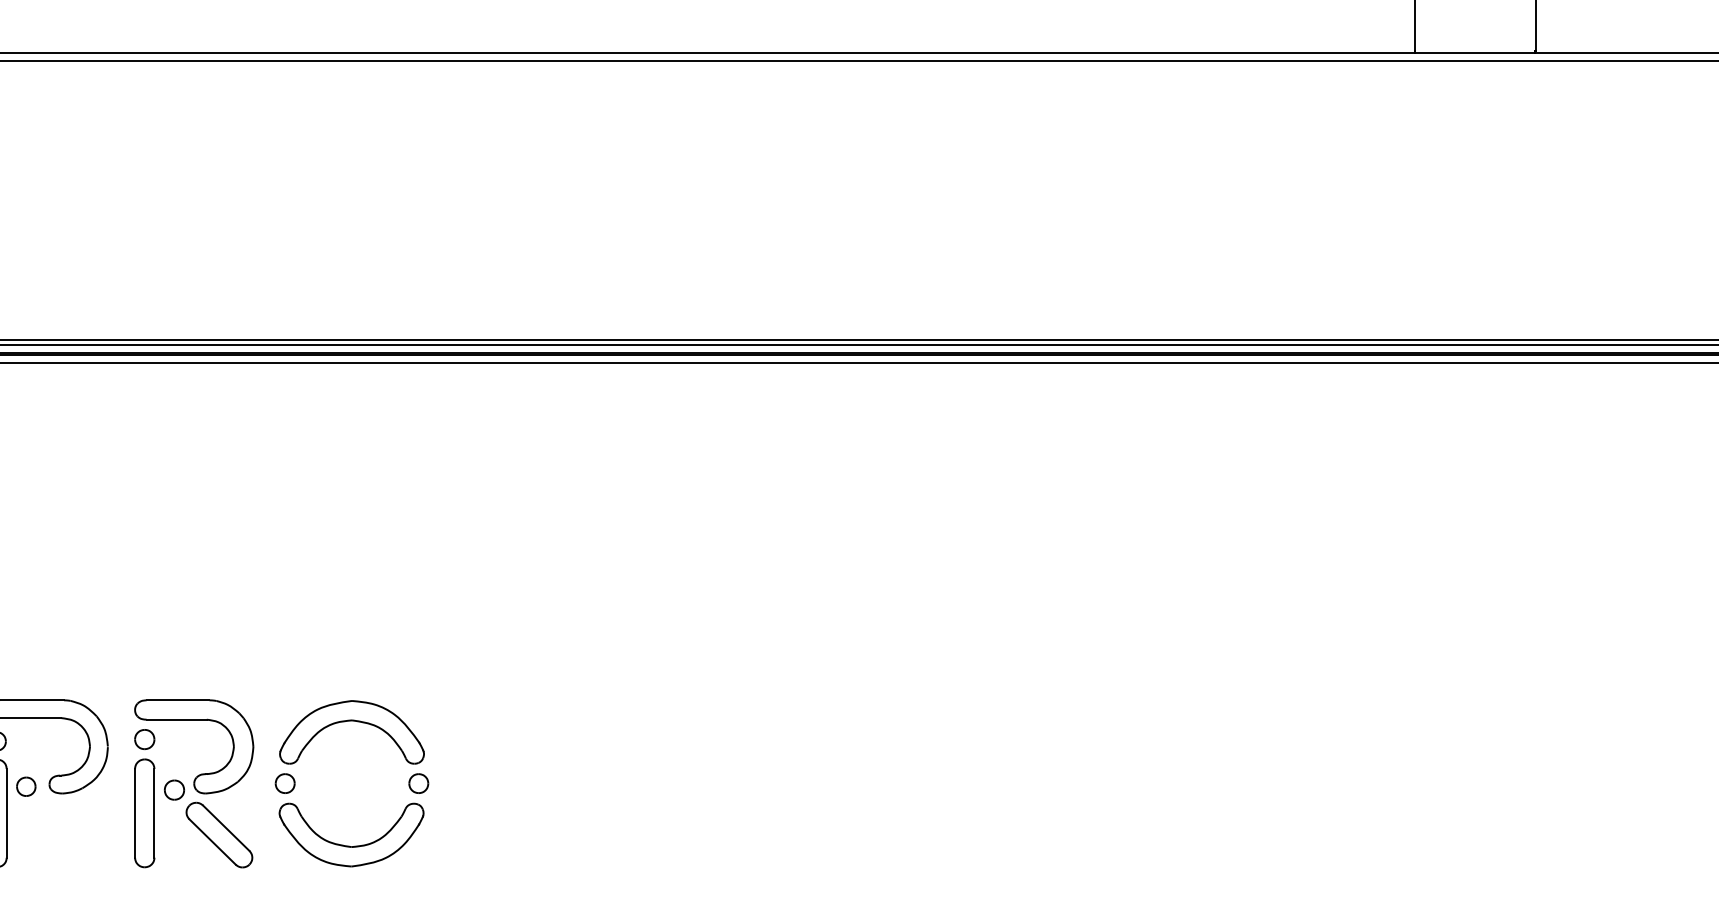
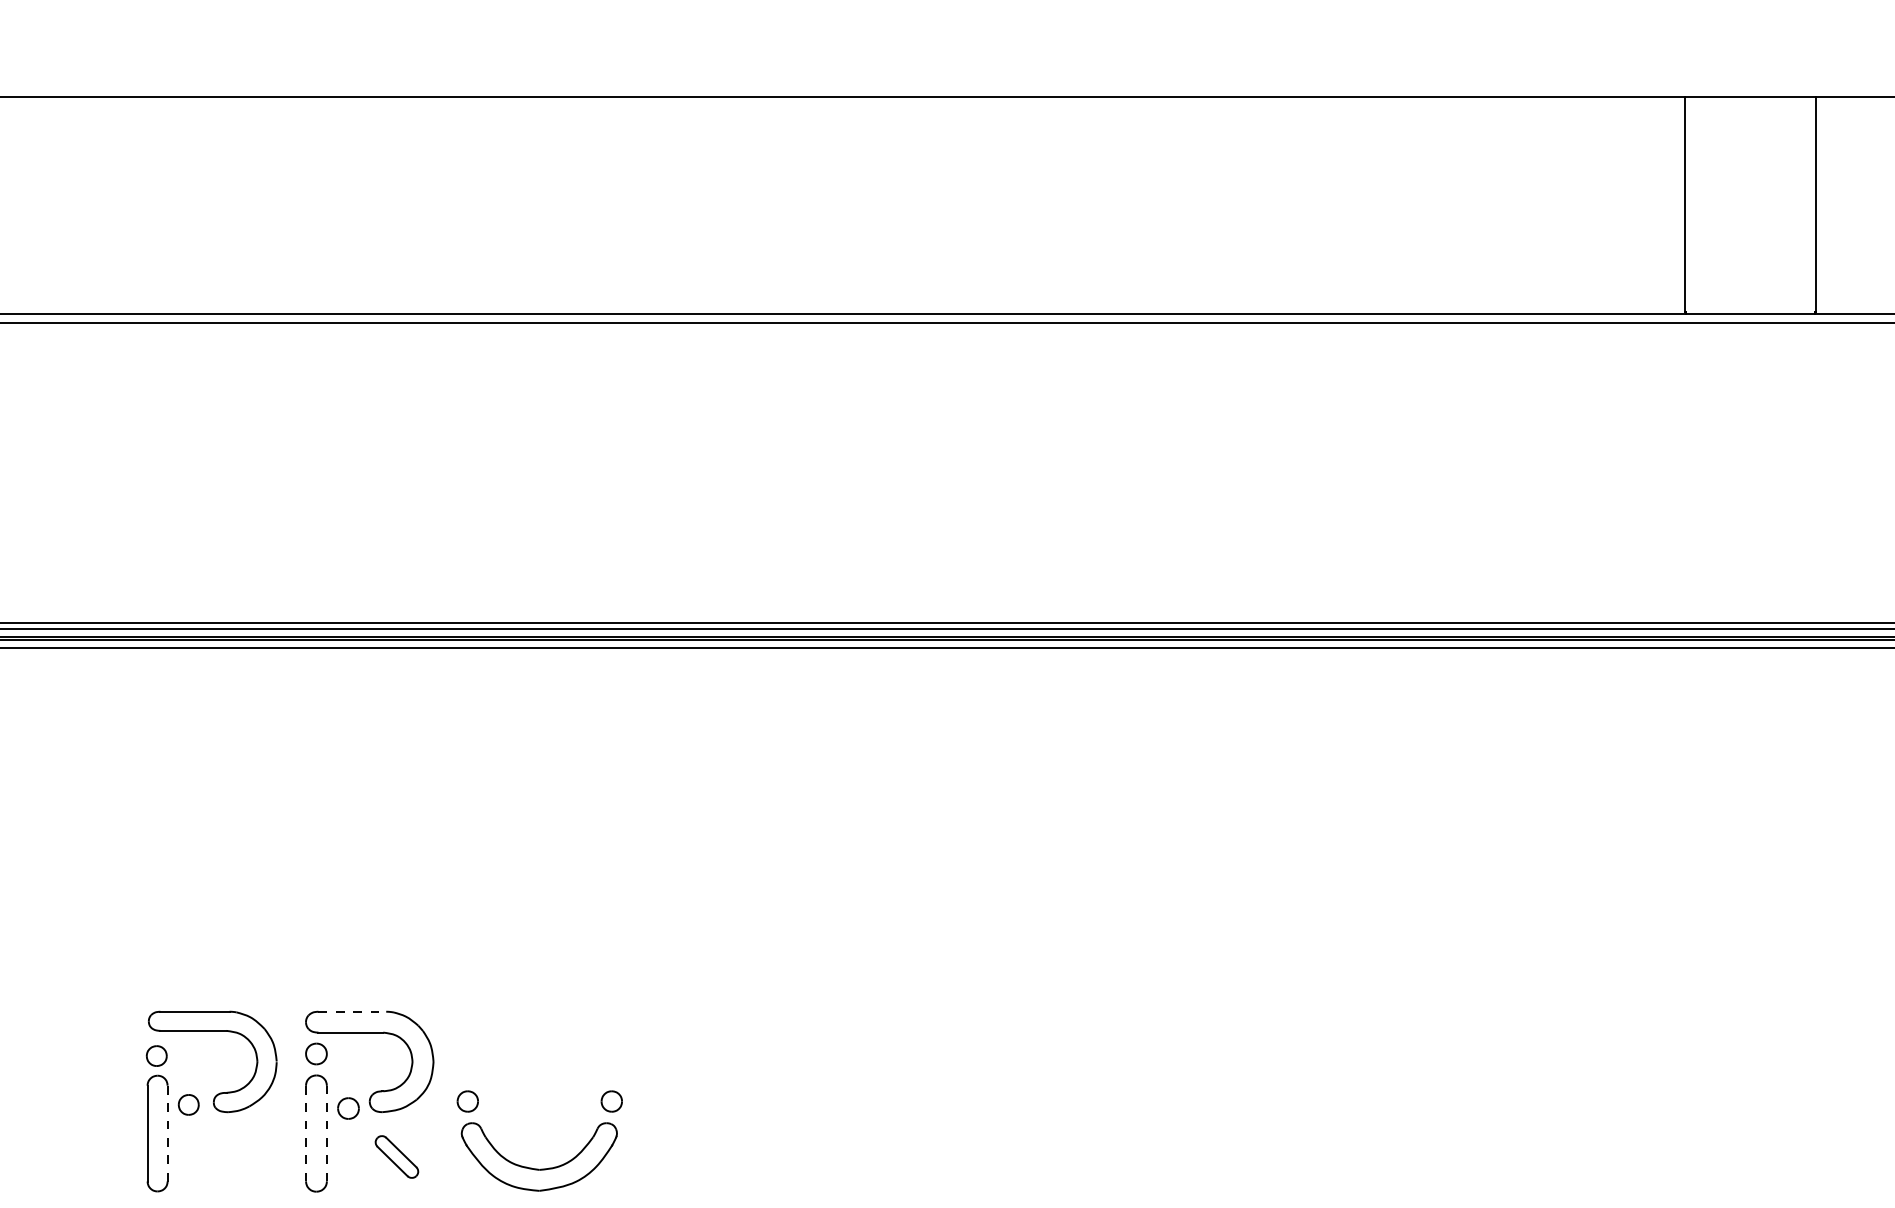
line: (178, 700) -> (352, 1011), solid -> dashed
part: (351, 721) -> (539, 1034), removed
line: (6, 813) -> (167, 1133), solid -> dashed
line: (134, 813) -> (305, 1133), solid -> dashed
line: (154, 813) -> (326, 1133), solid -> dashed
part: (219, 834) -> (396, 1156), size x0.6

